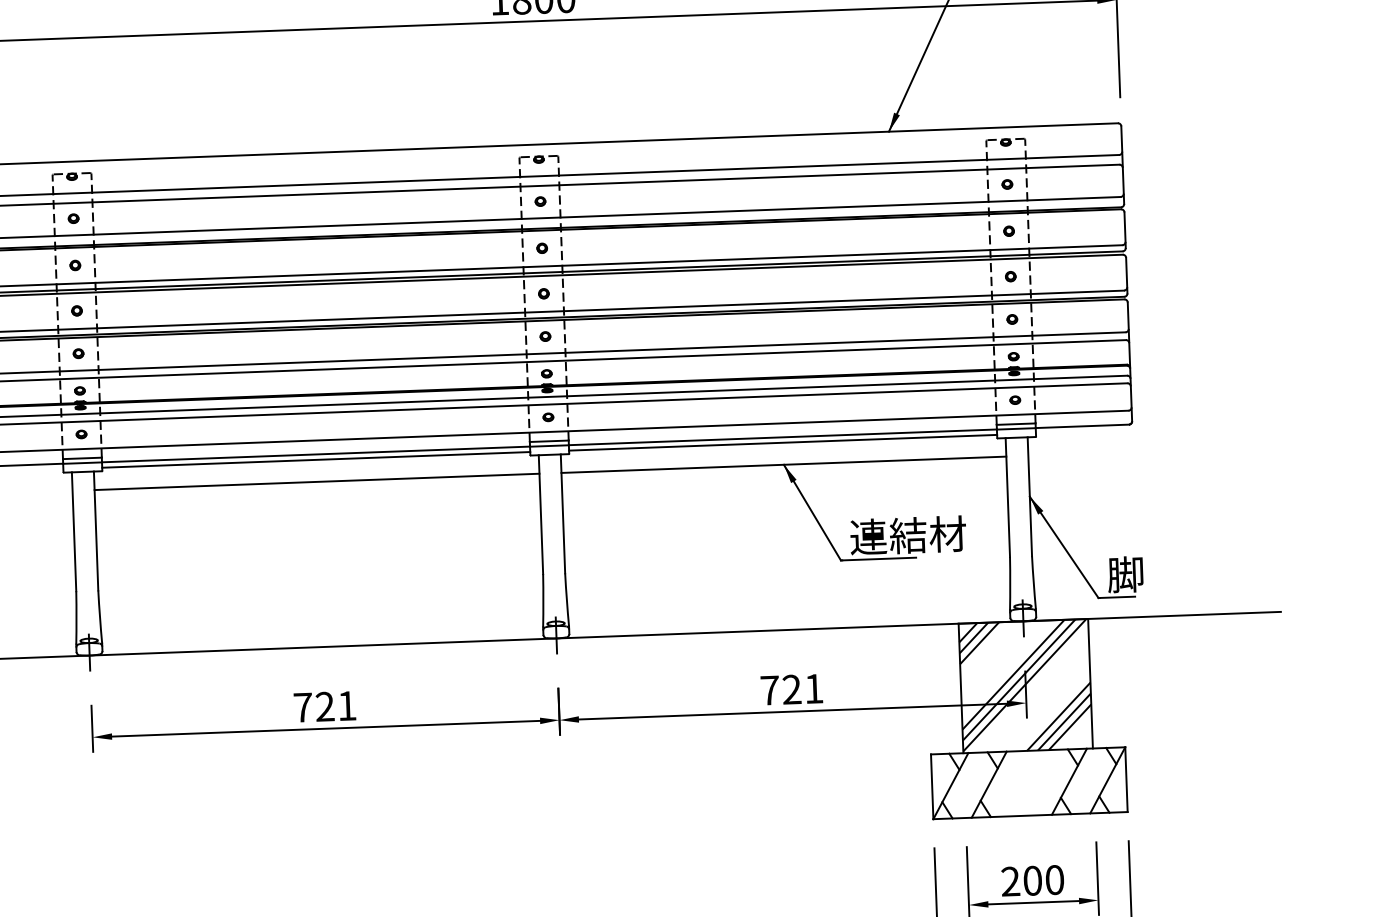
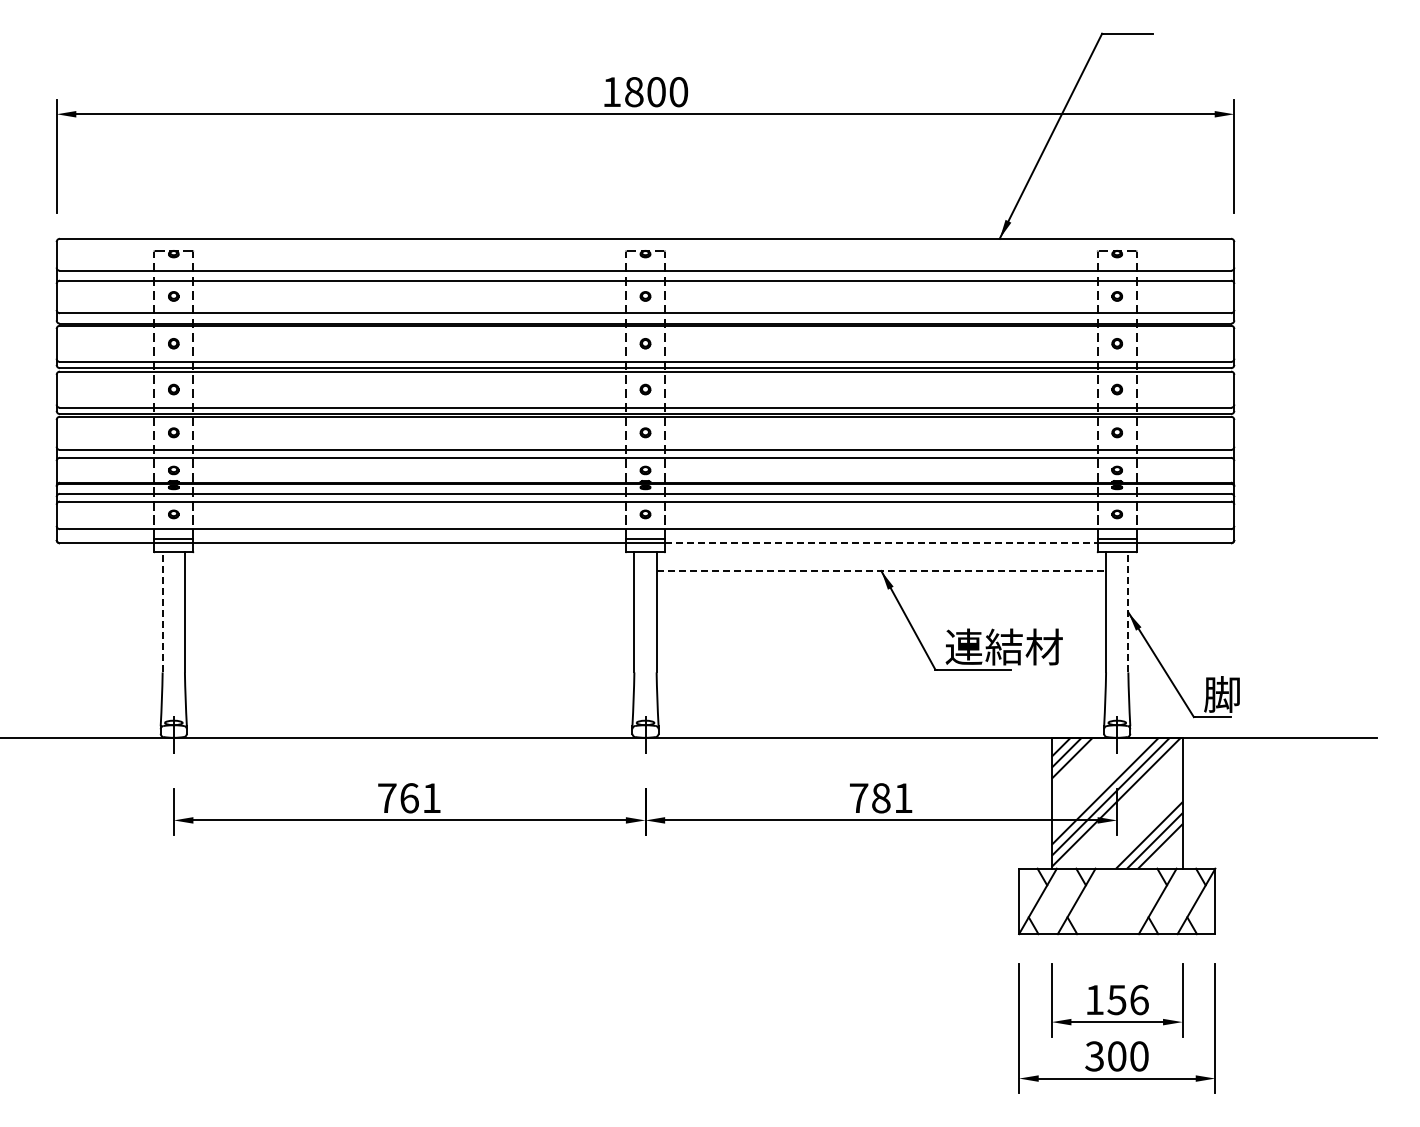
line: (783, 437) -> (881, 543), solid -> dashed
line: (783, 442) -> (881, 548), removed
line: (316, 459) -> (409, 548), removed
line: (784, 465) -> (881, 571), solid -> dashed
line: (316, 482) -> (409, 571), removed
line: (1029, 495) -> (1128, 611), solid -> dashed
line: (73, 530) -> (162, 611), solid -> dashed
text: (792, 689) -> (881, 798), 721 -> 781
text: (325, 707) -> (409, 798), 721 -> 761
text: (1032, 880) -> (1116, 999), 200 -> 156

